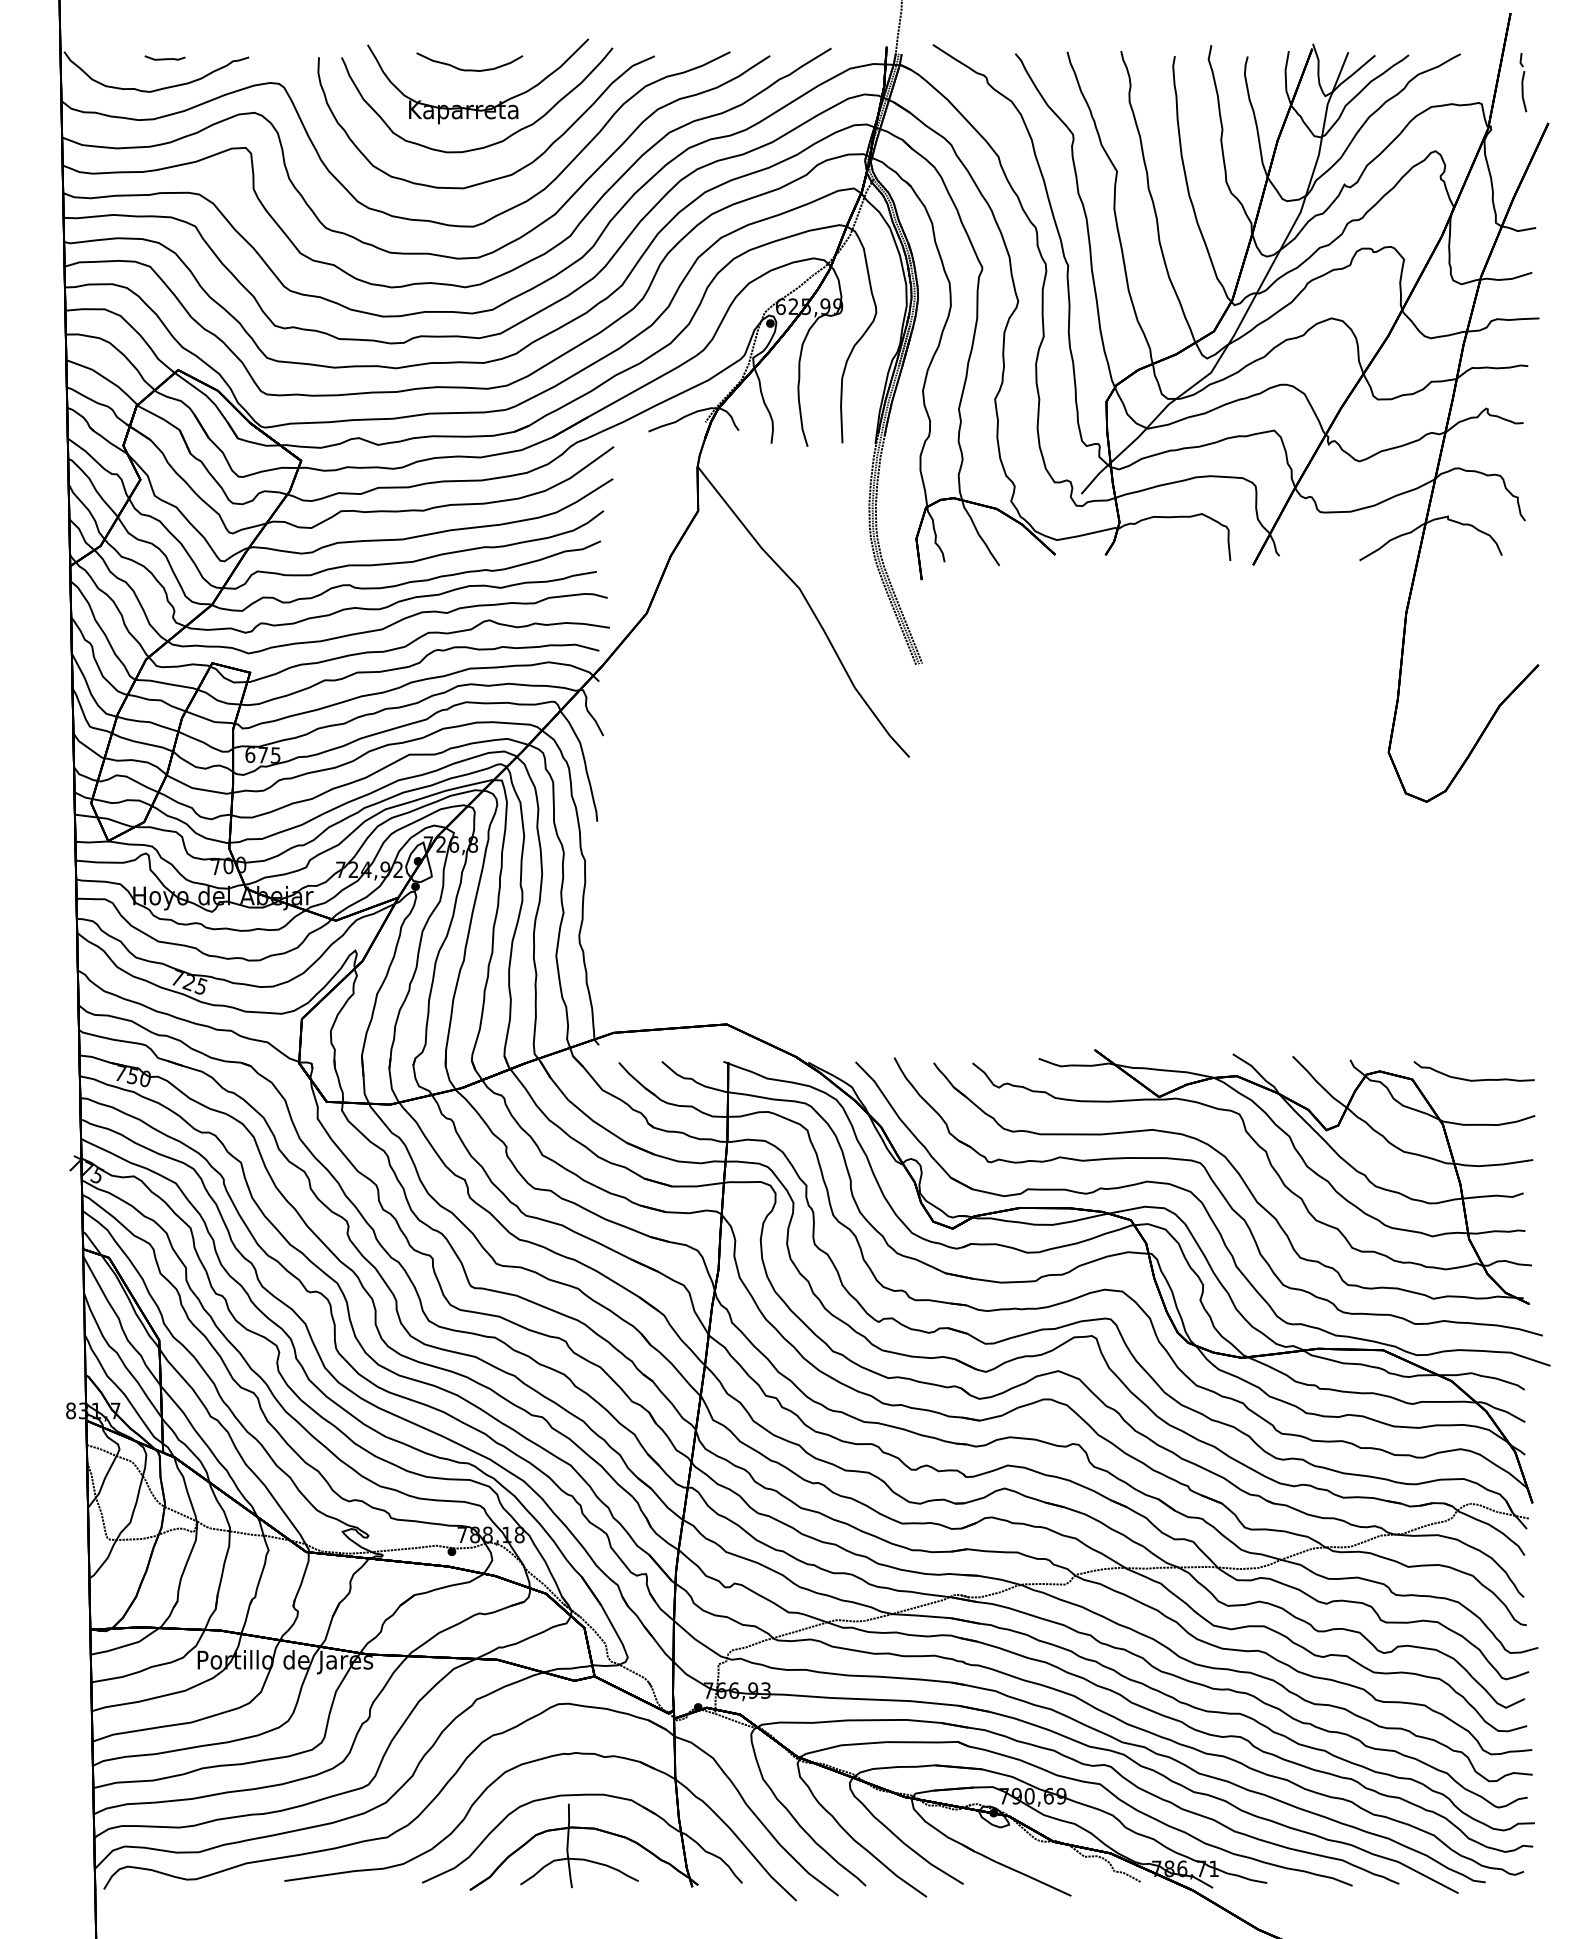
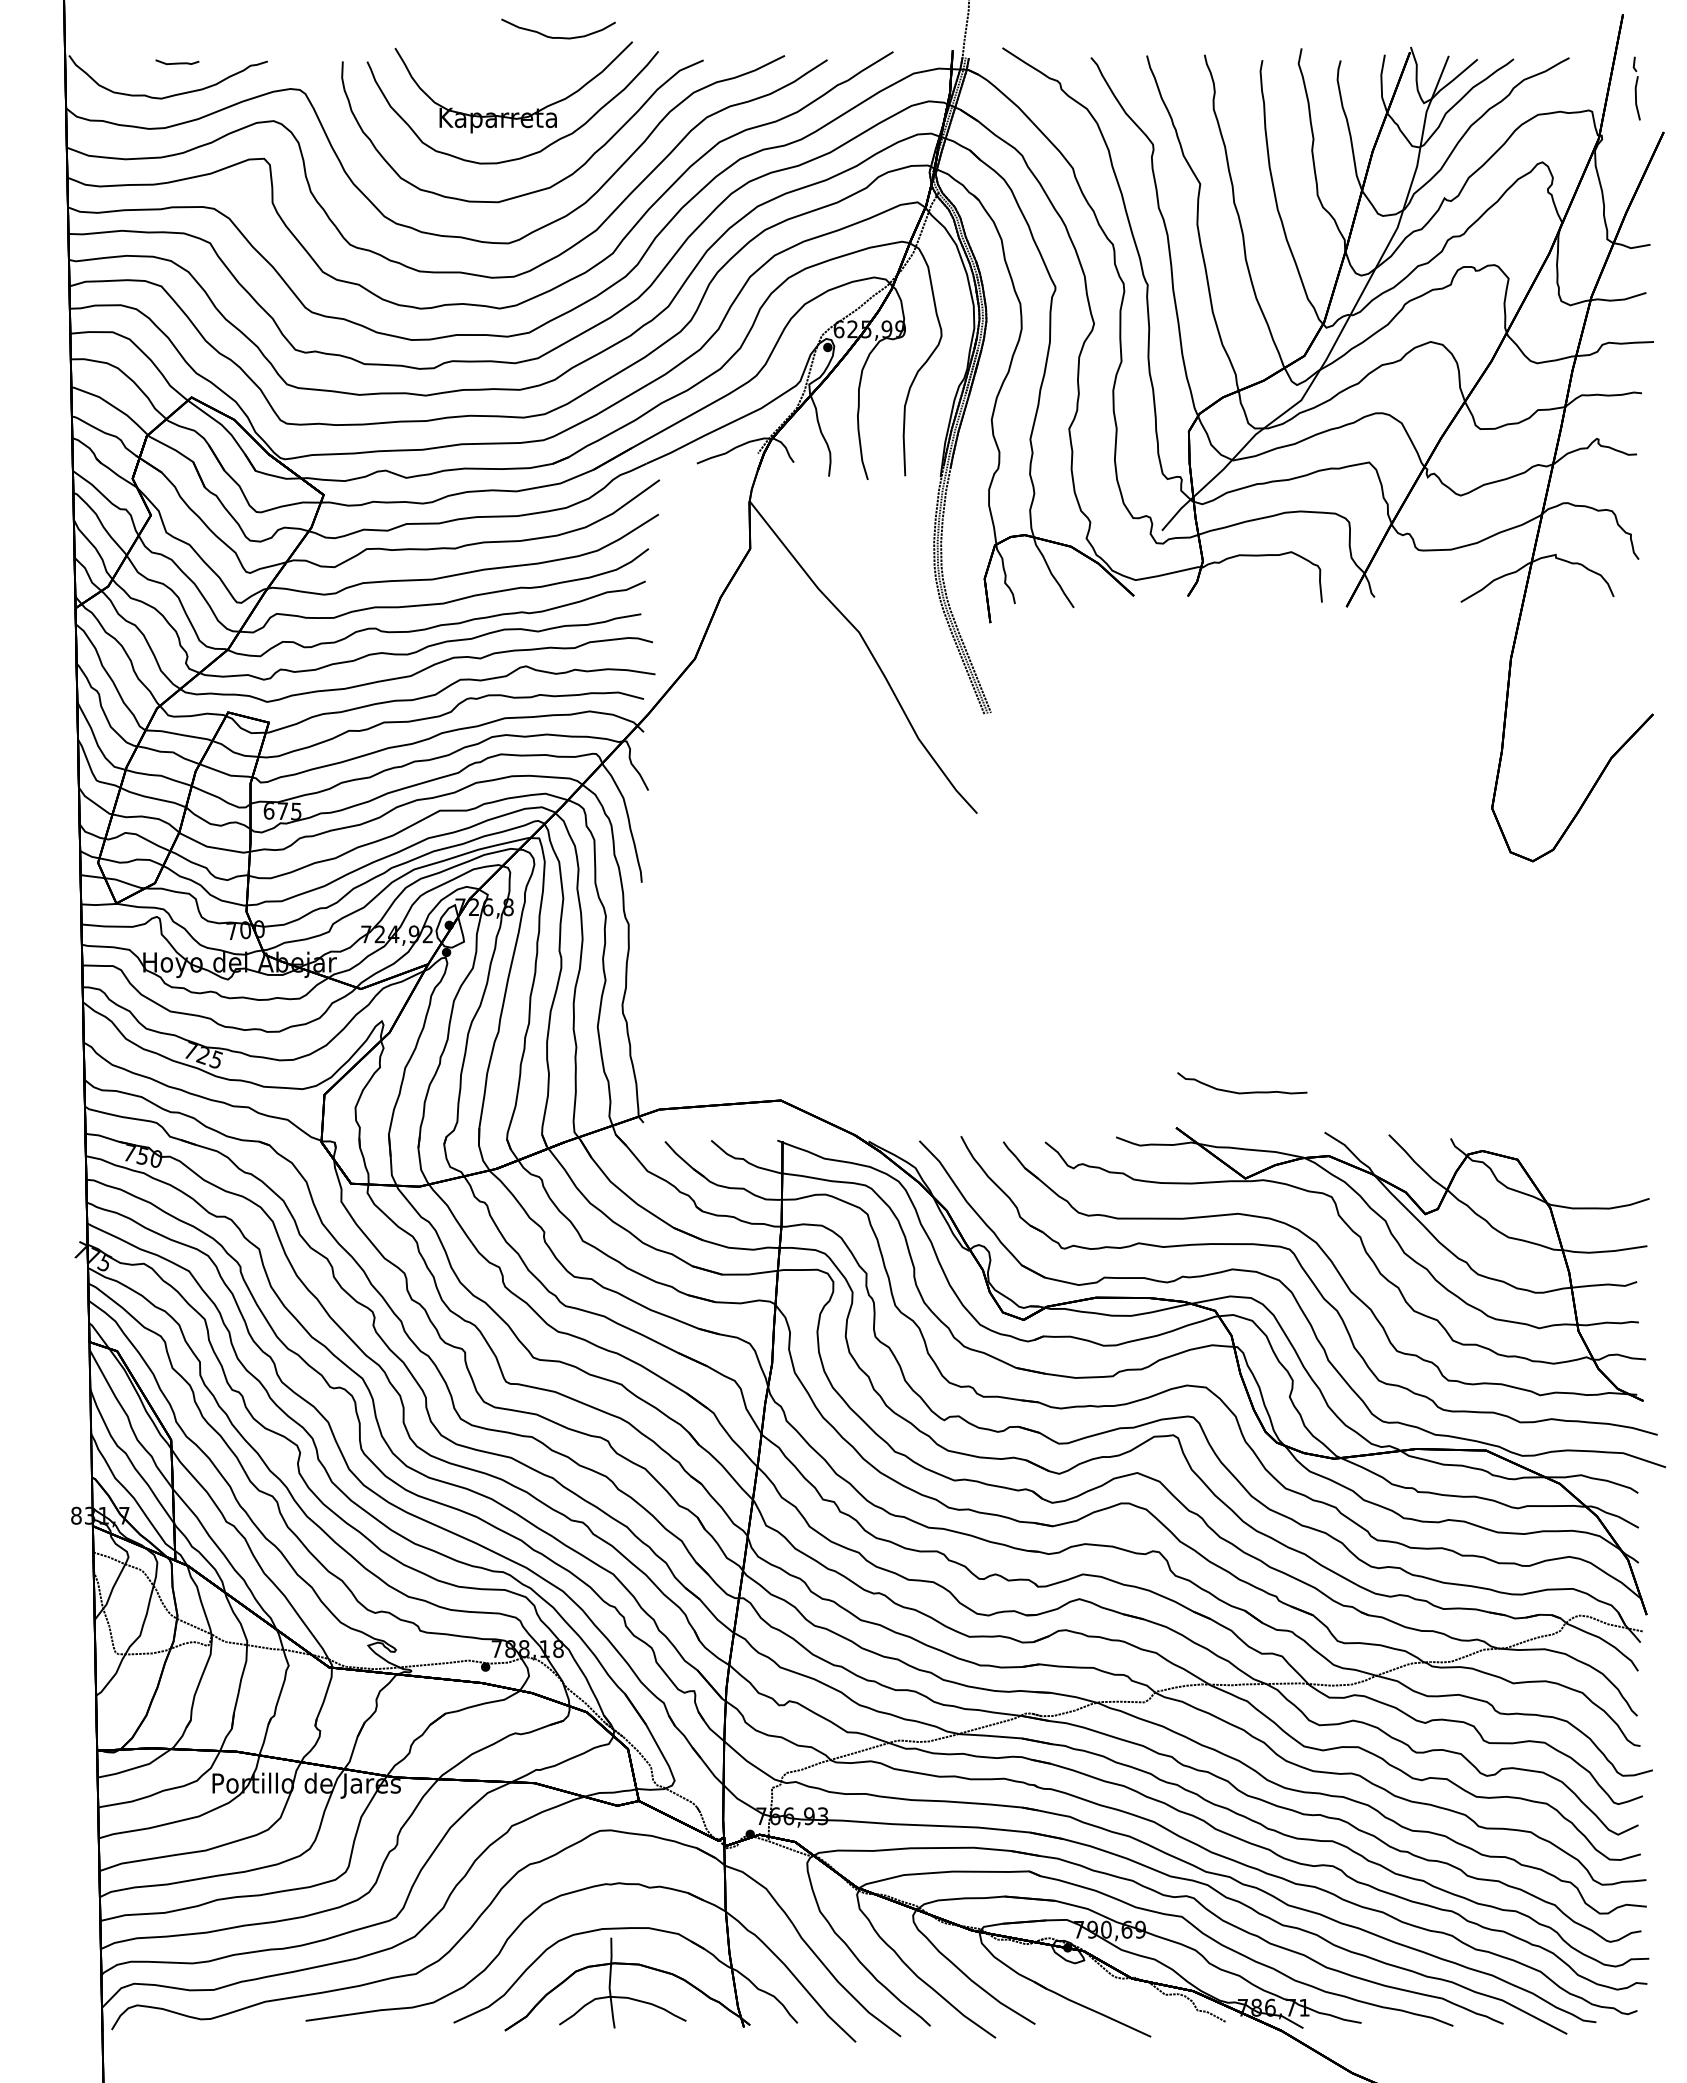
part: (469, 69) -> (558, 36), moved
part: (1473, 1079) -> (1241, 1091), moved

